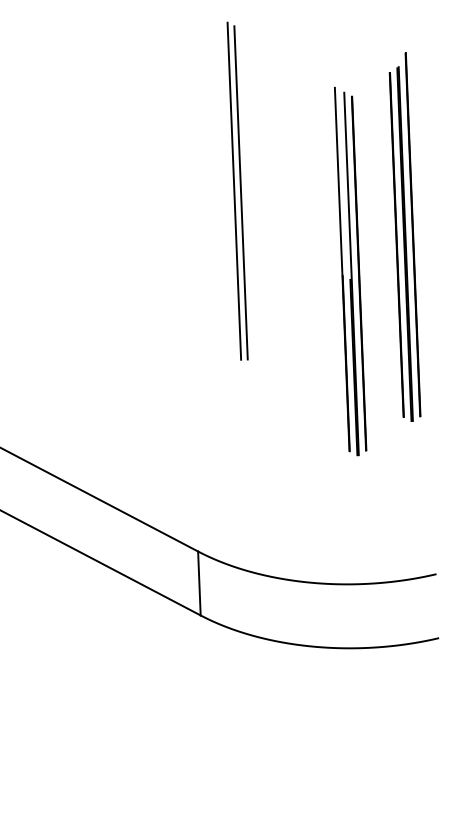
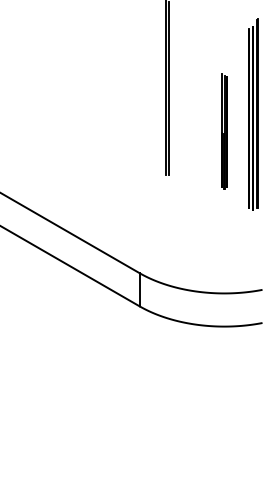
part: (350, 271) -> (224, 131), size x0.6

